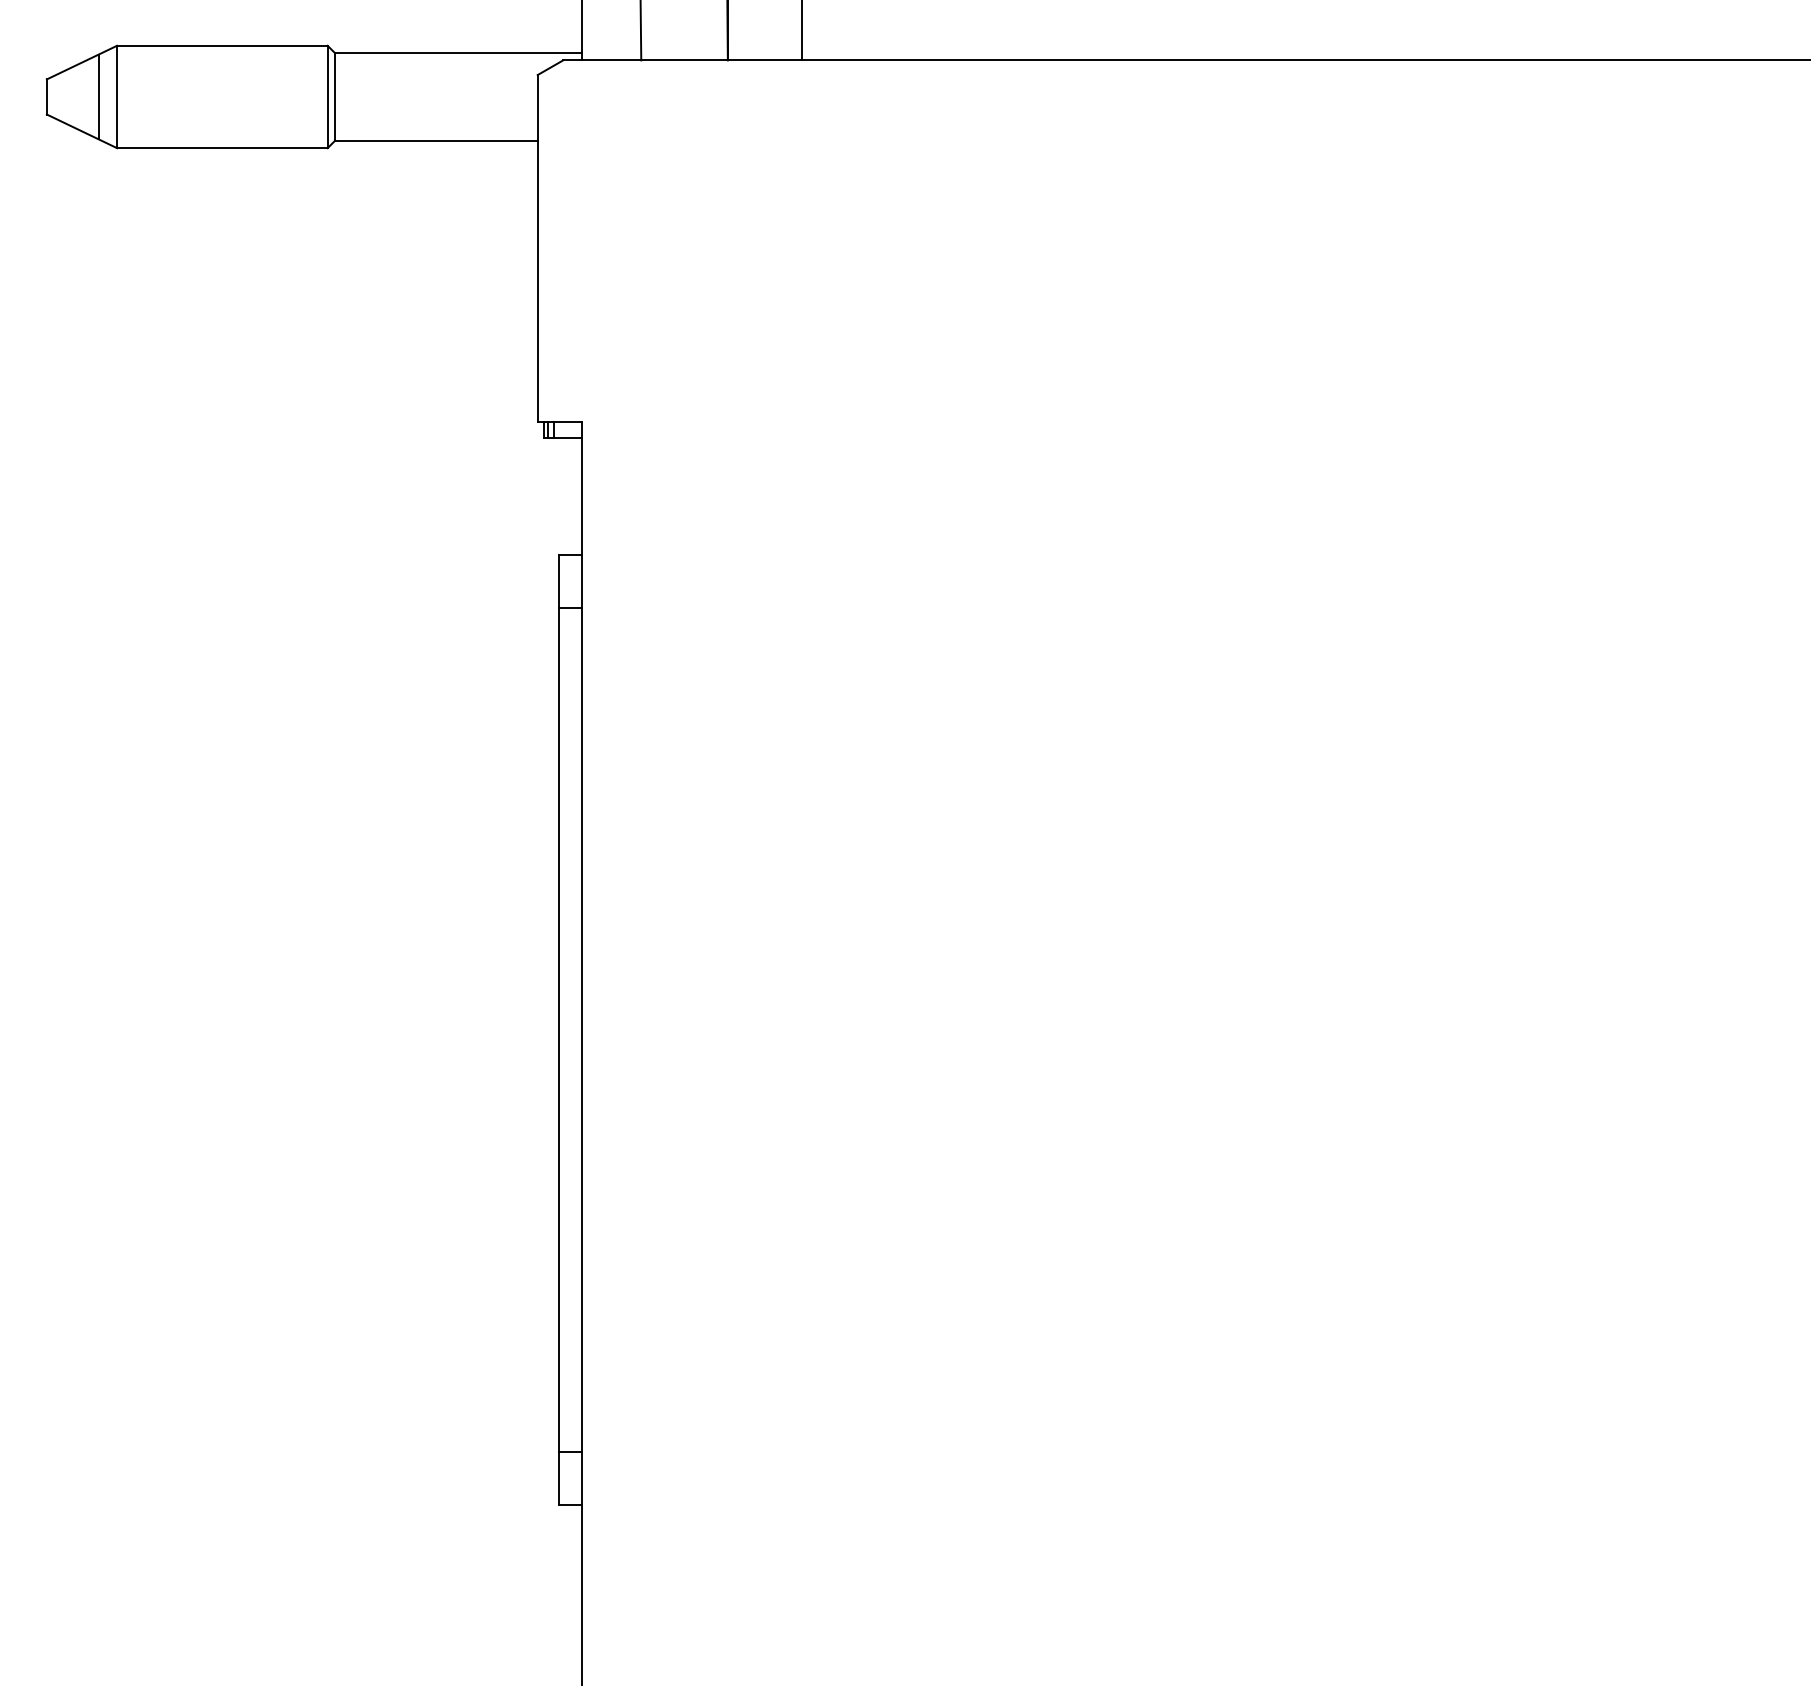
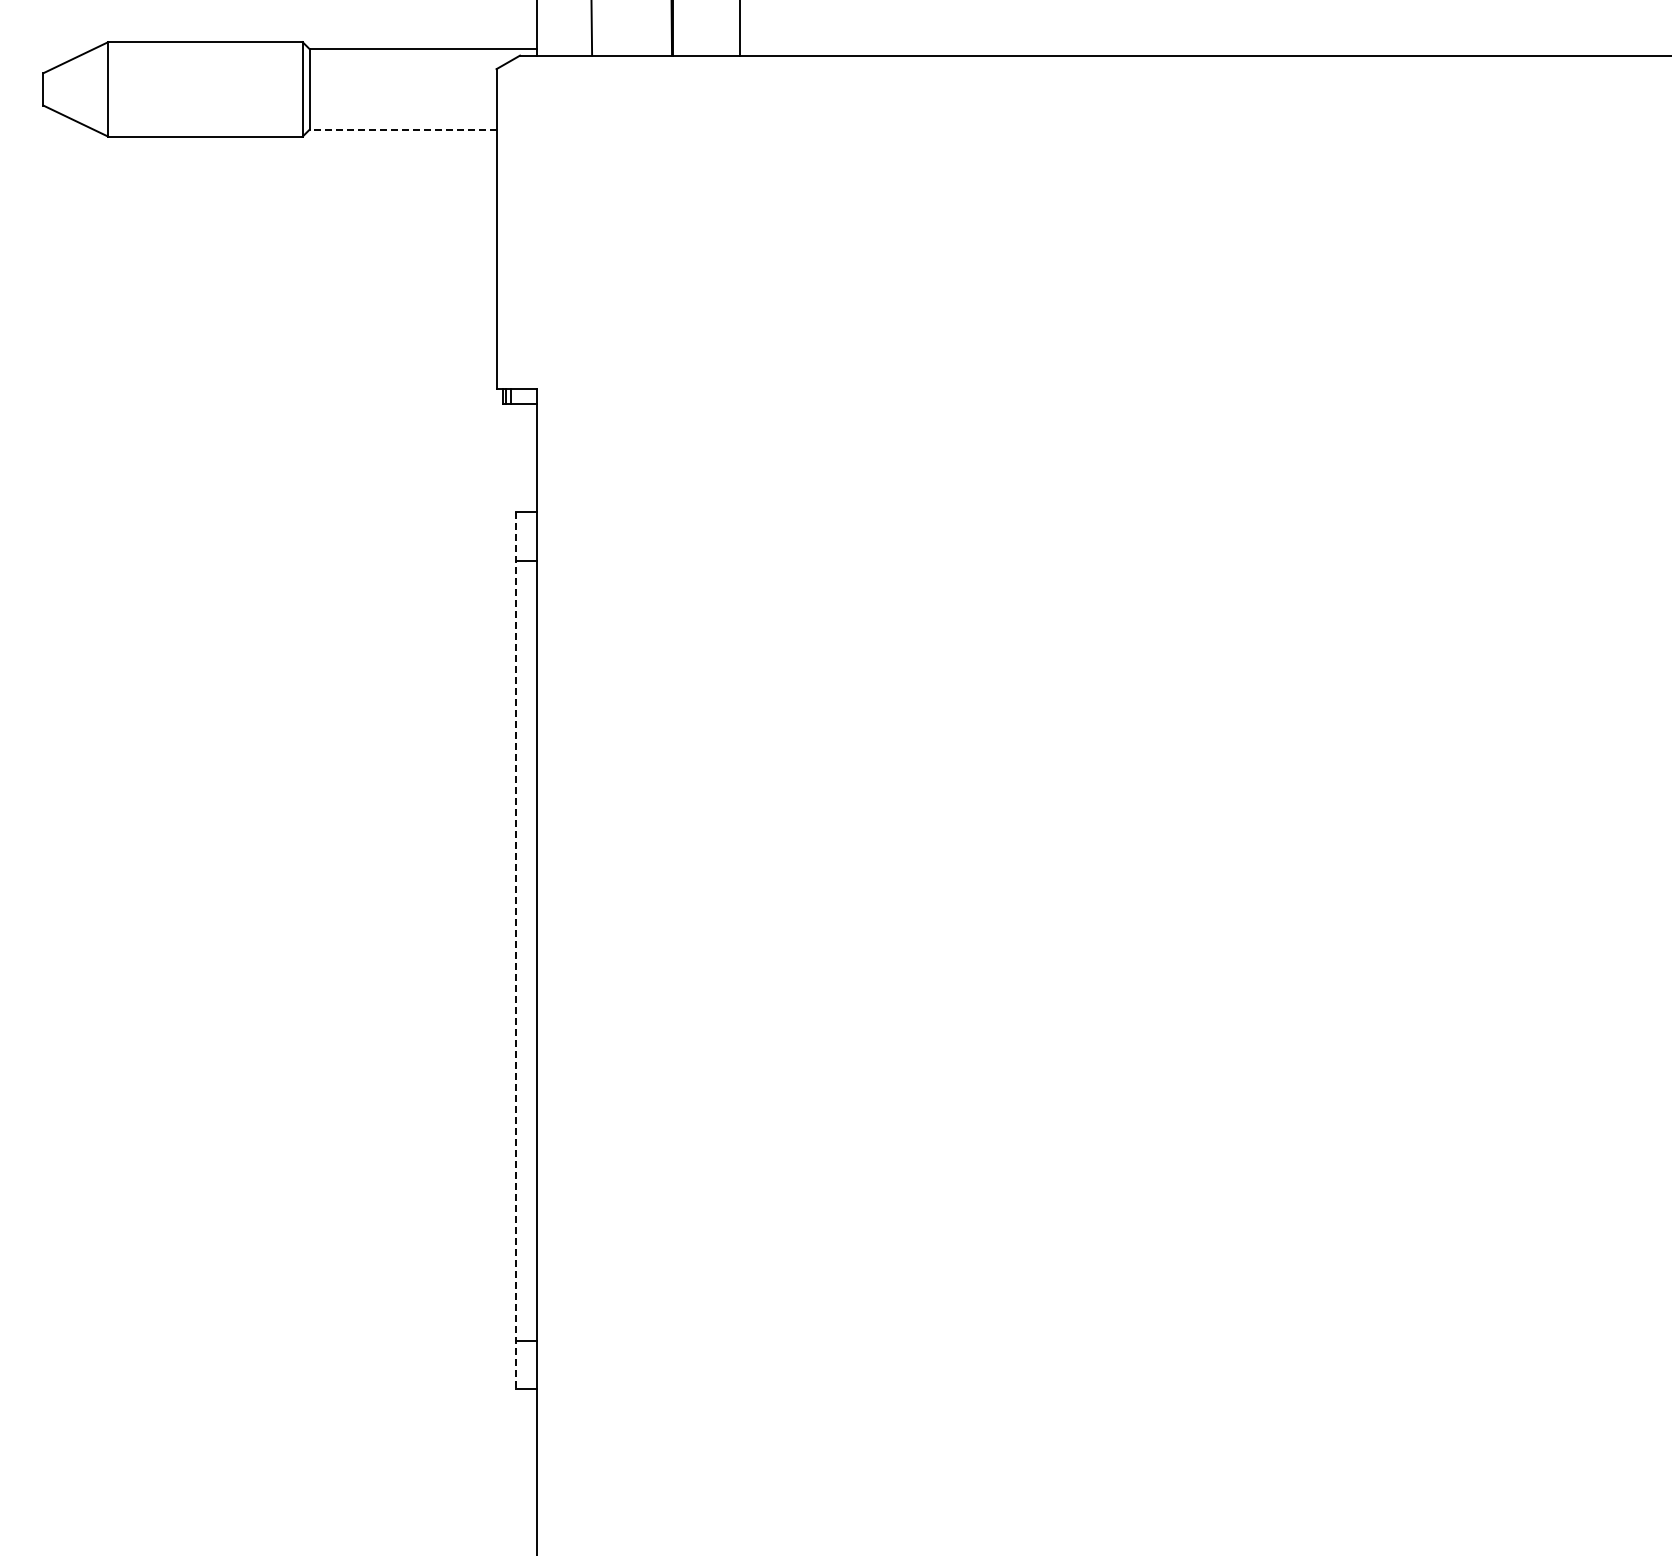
line: (98, 97) -> (91, 89), removed
line: (435, 140) -> (402, 129), solid -> dashed
line: (559, 1030) -> (516, 951), solid -> dashed

